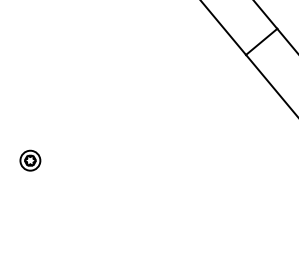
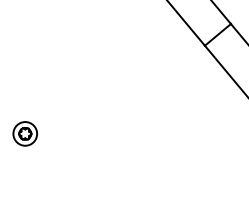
part: (30, 160) -> (25, 133), size x1.43

